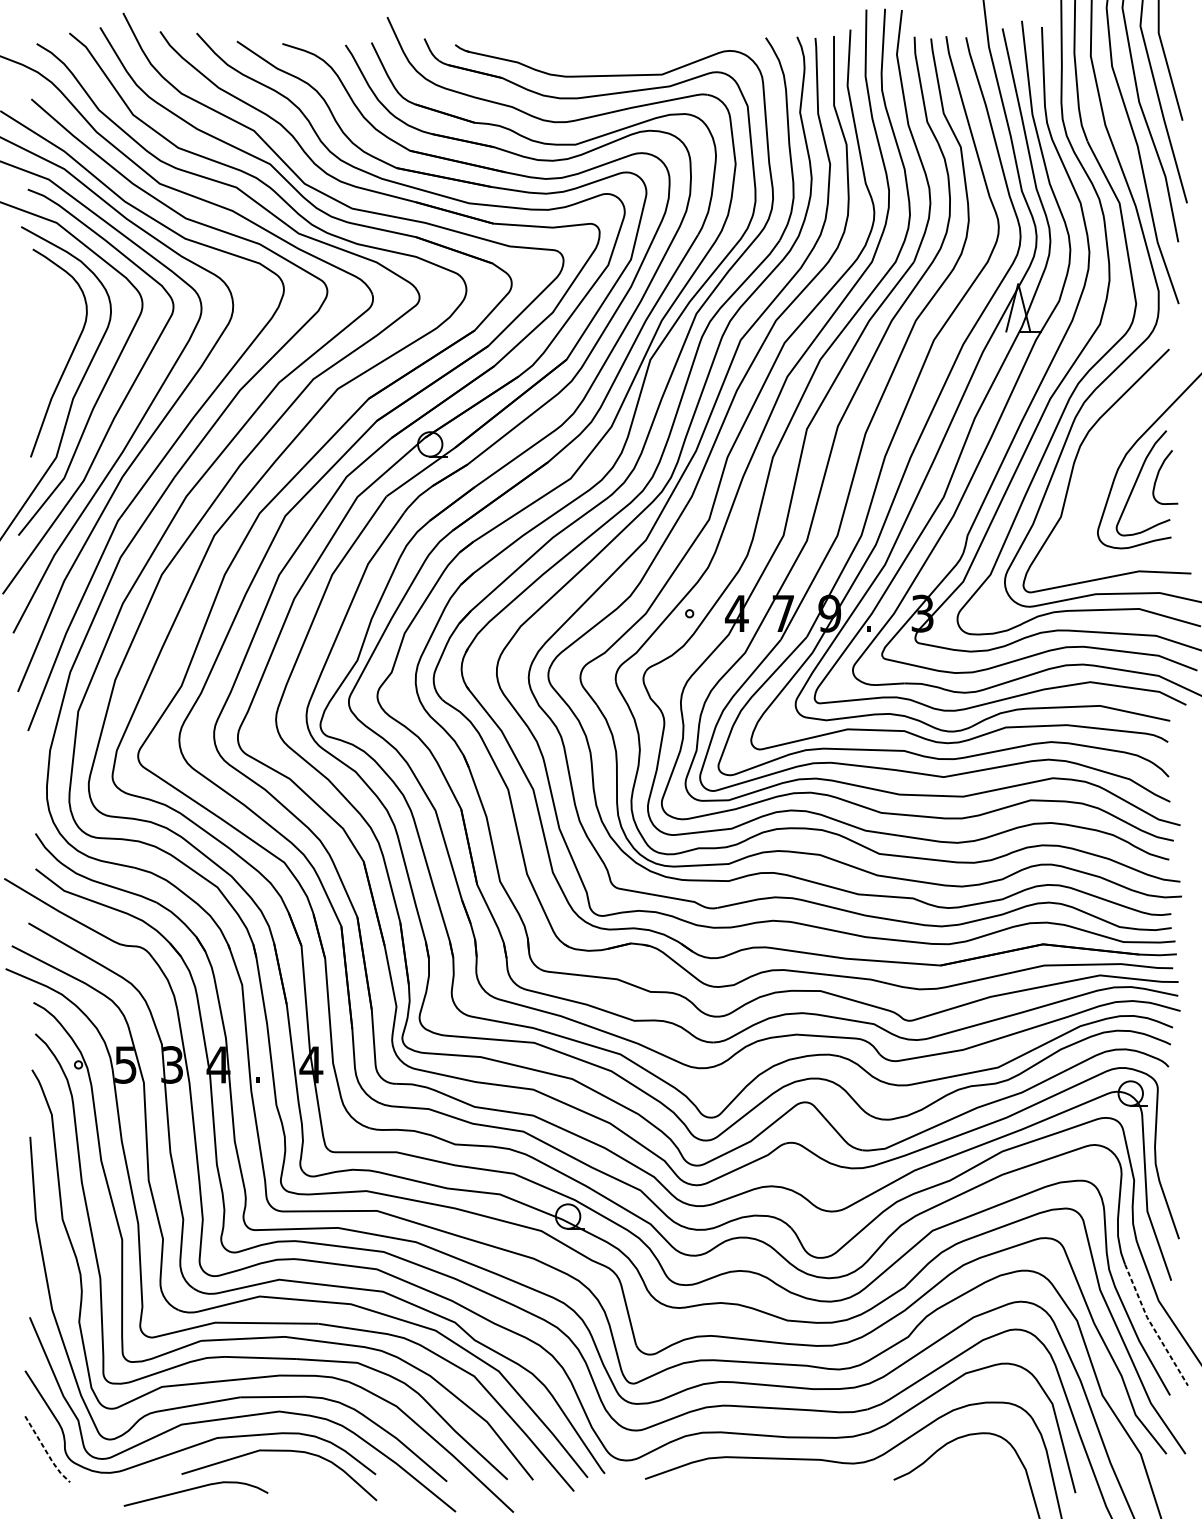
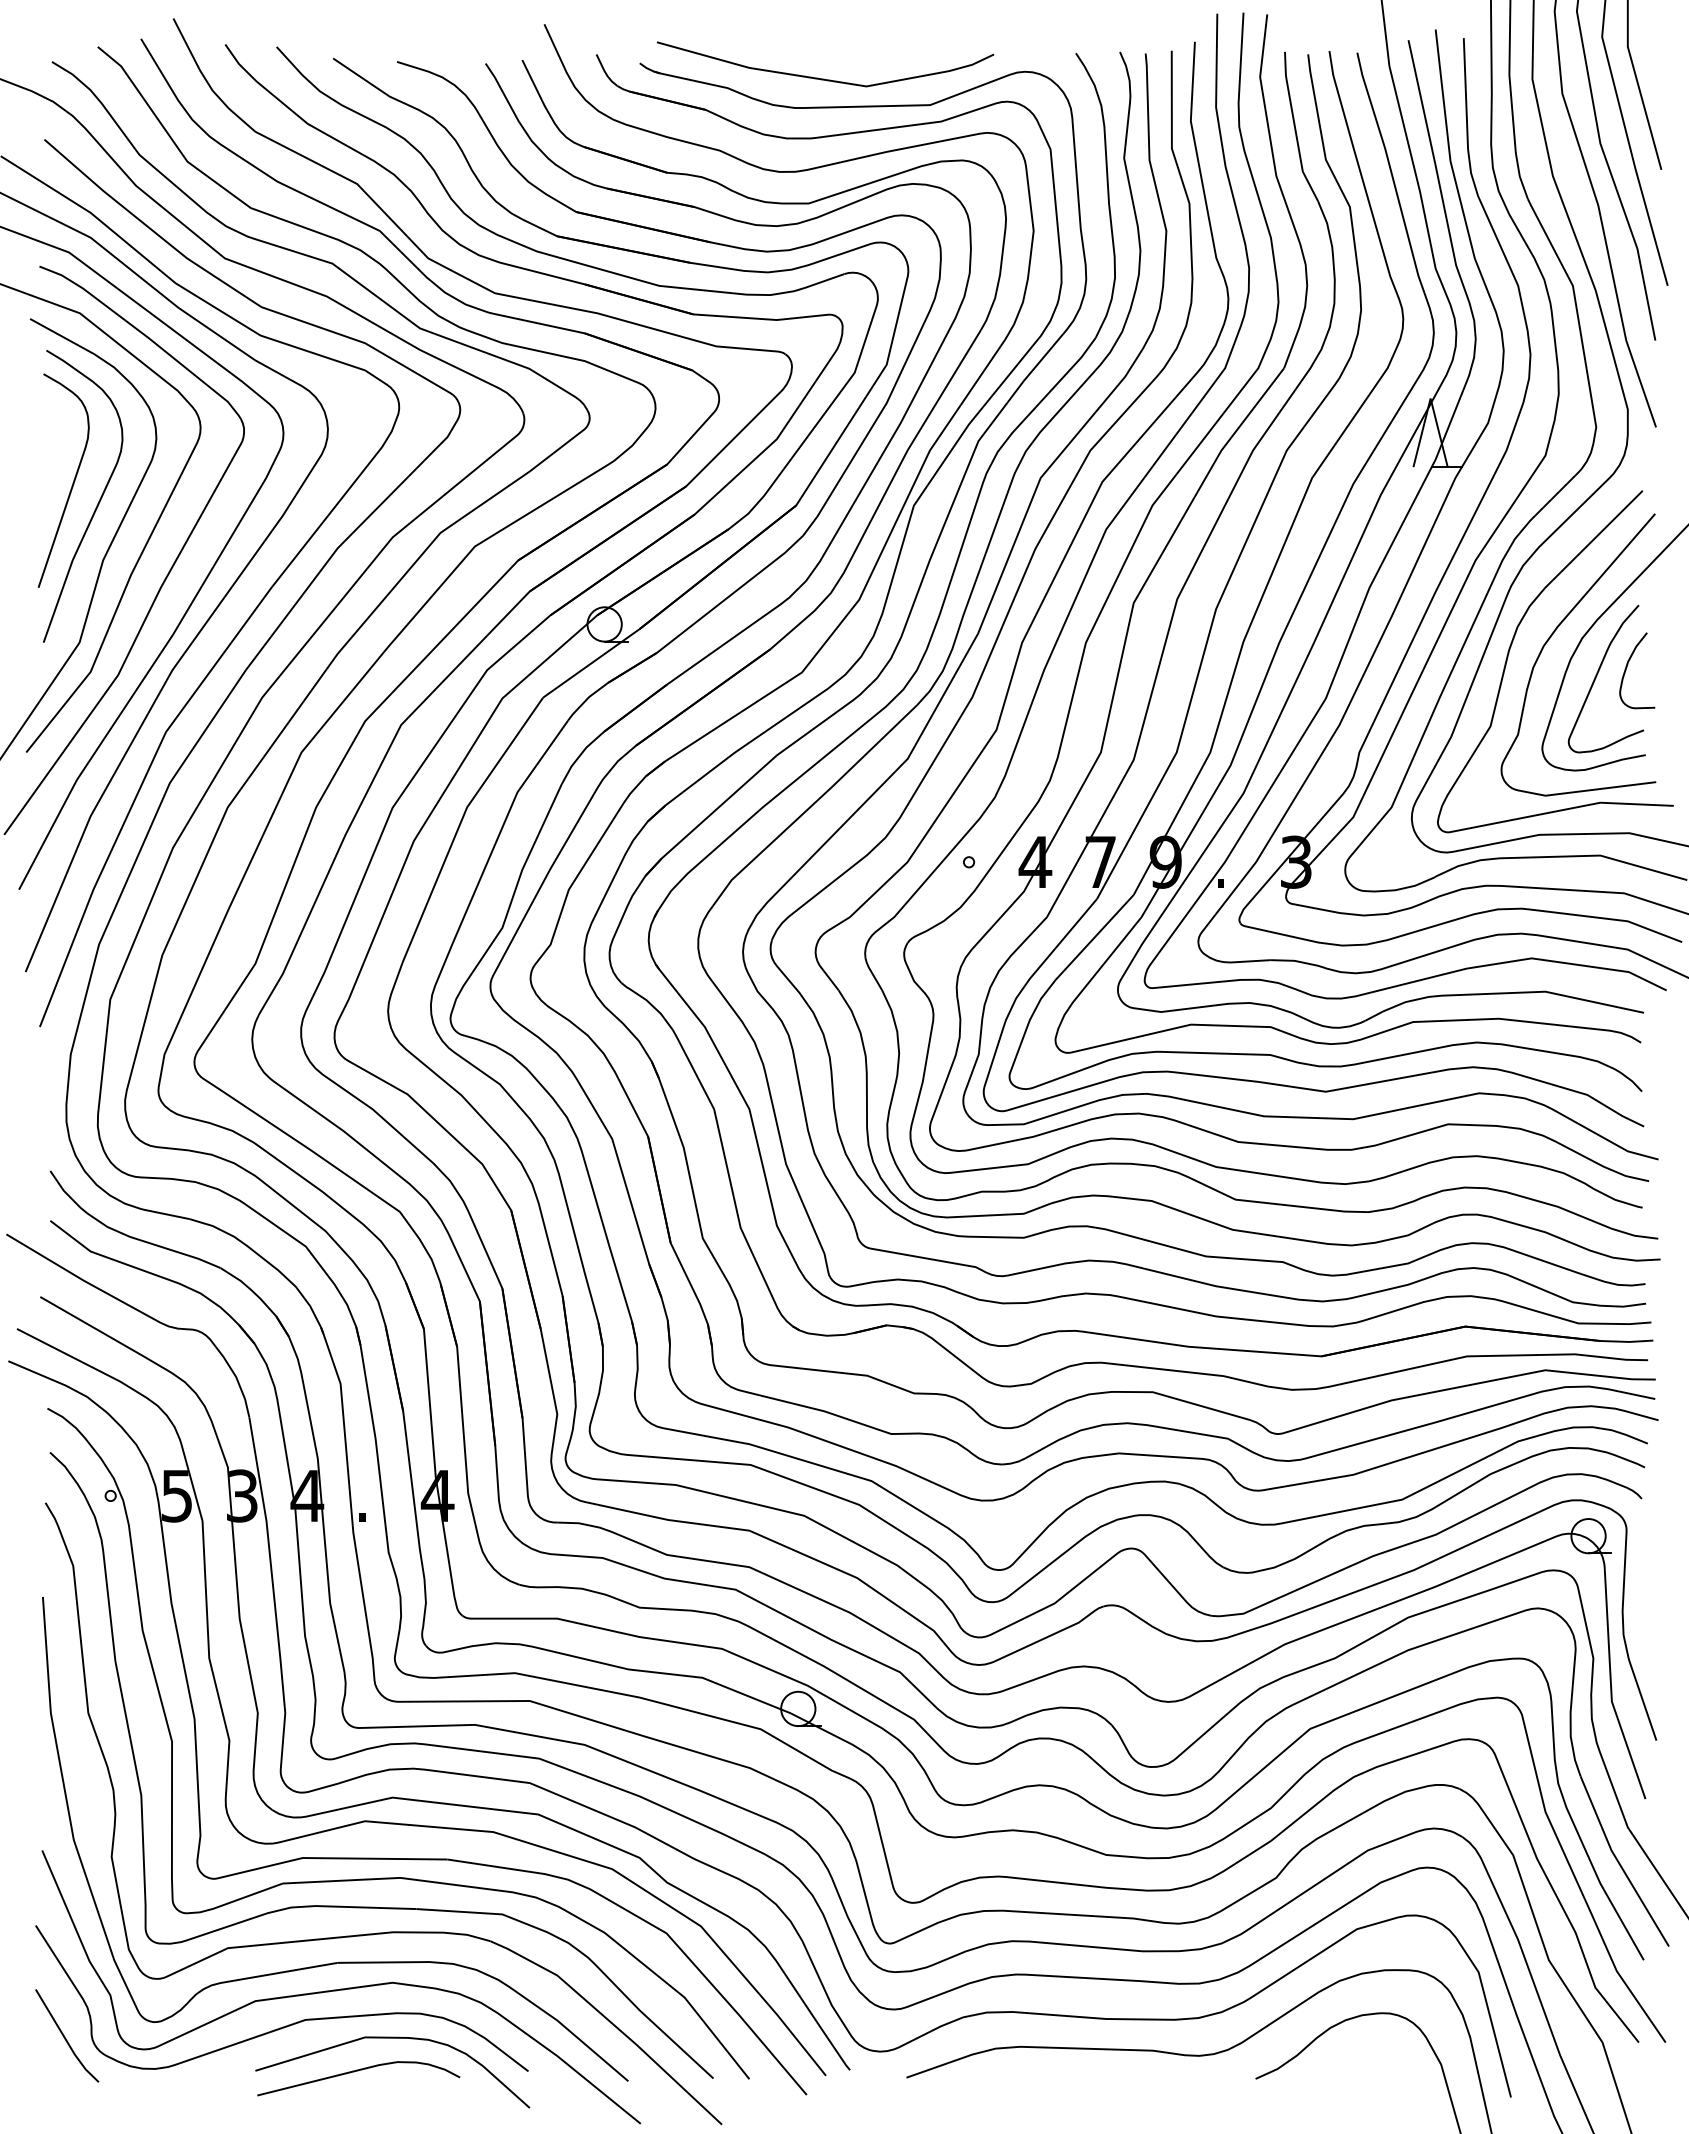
curve: (586, 55) -> (824, 78), added
curve: (51, 343) -> (72, 482), added
curve: (1104, 453) -> (1551, 637), added
line: (1152, 1326) -> (1619, 1863), dashed -> solid
line: (46, 1451) -> (65, 2039), dashed -> solid
curve: (195, 1488) -> (358, 2071), moved

